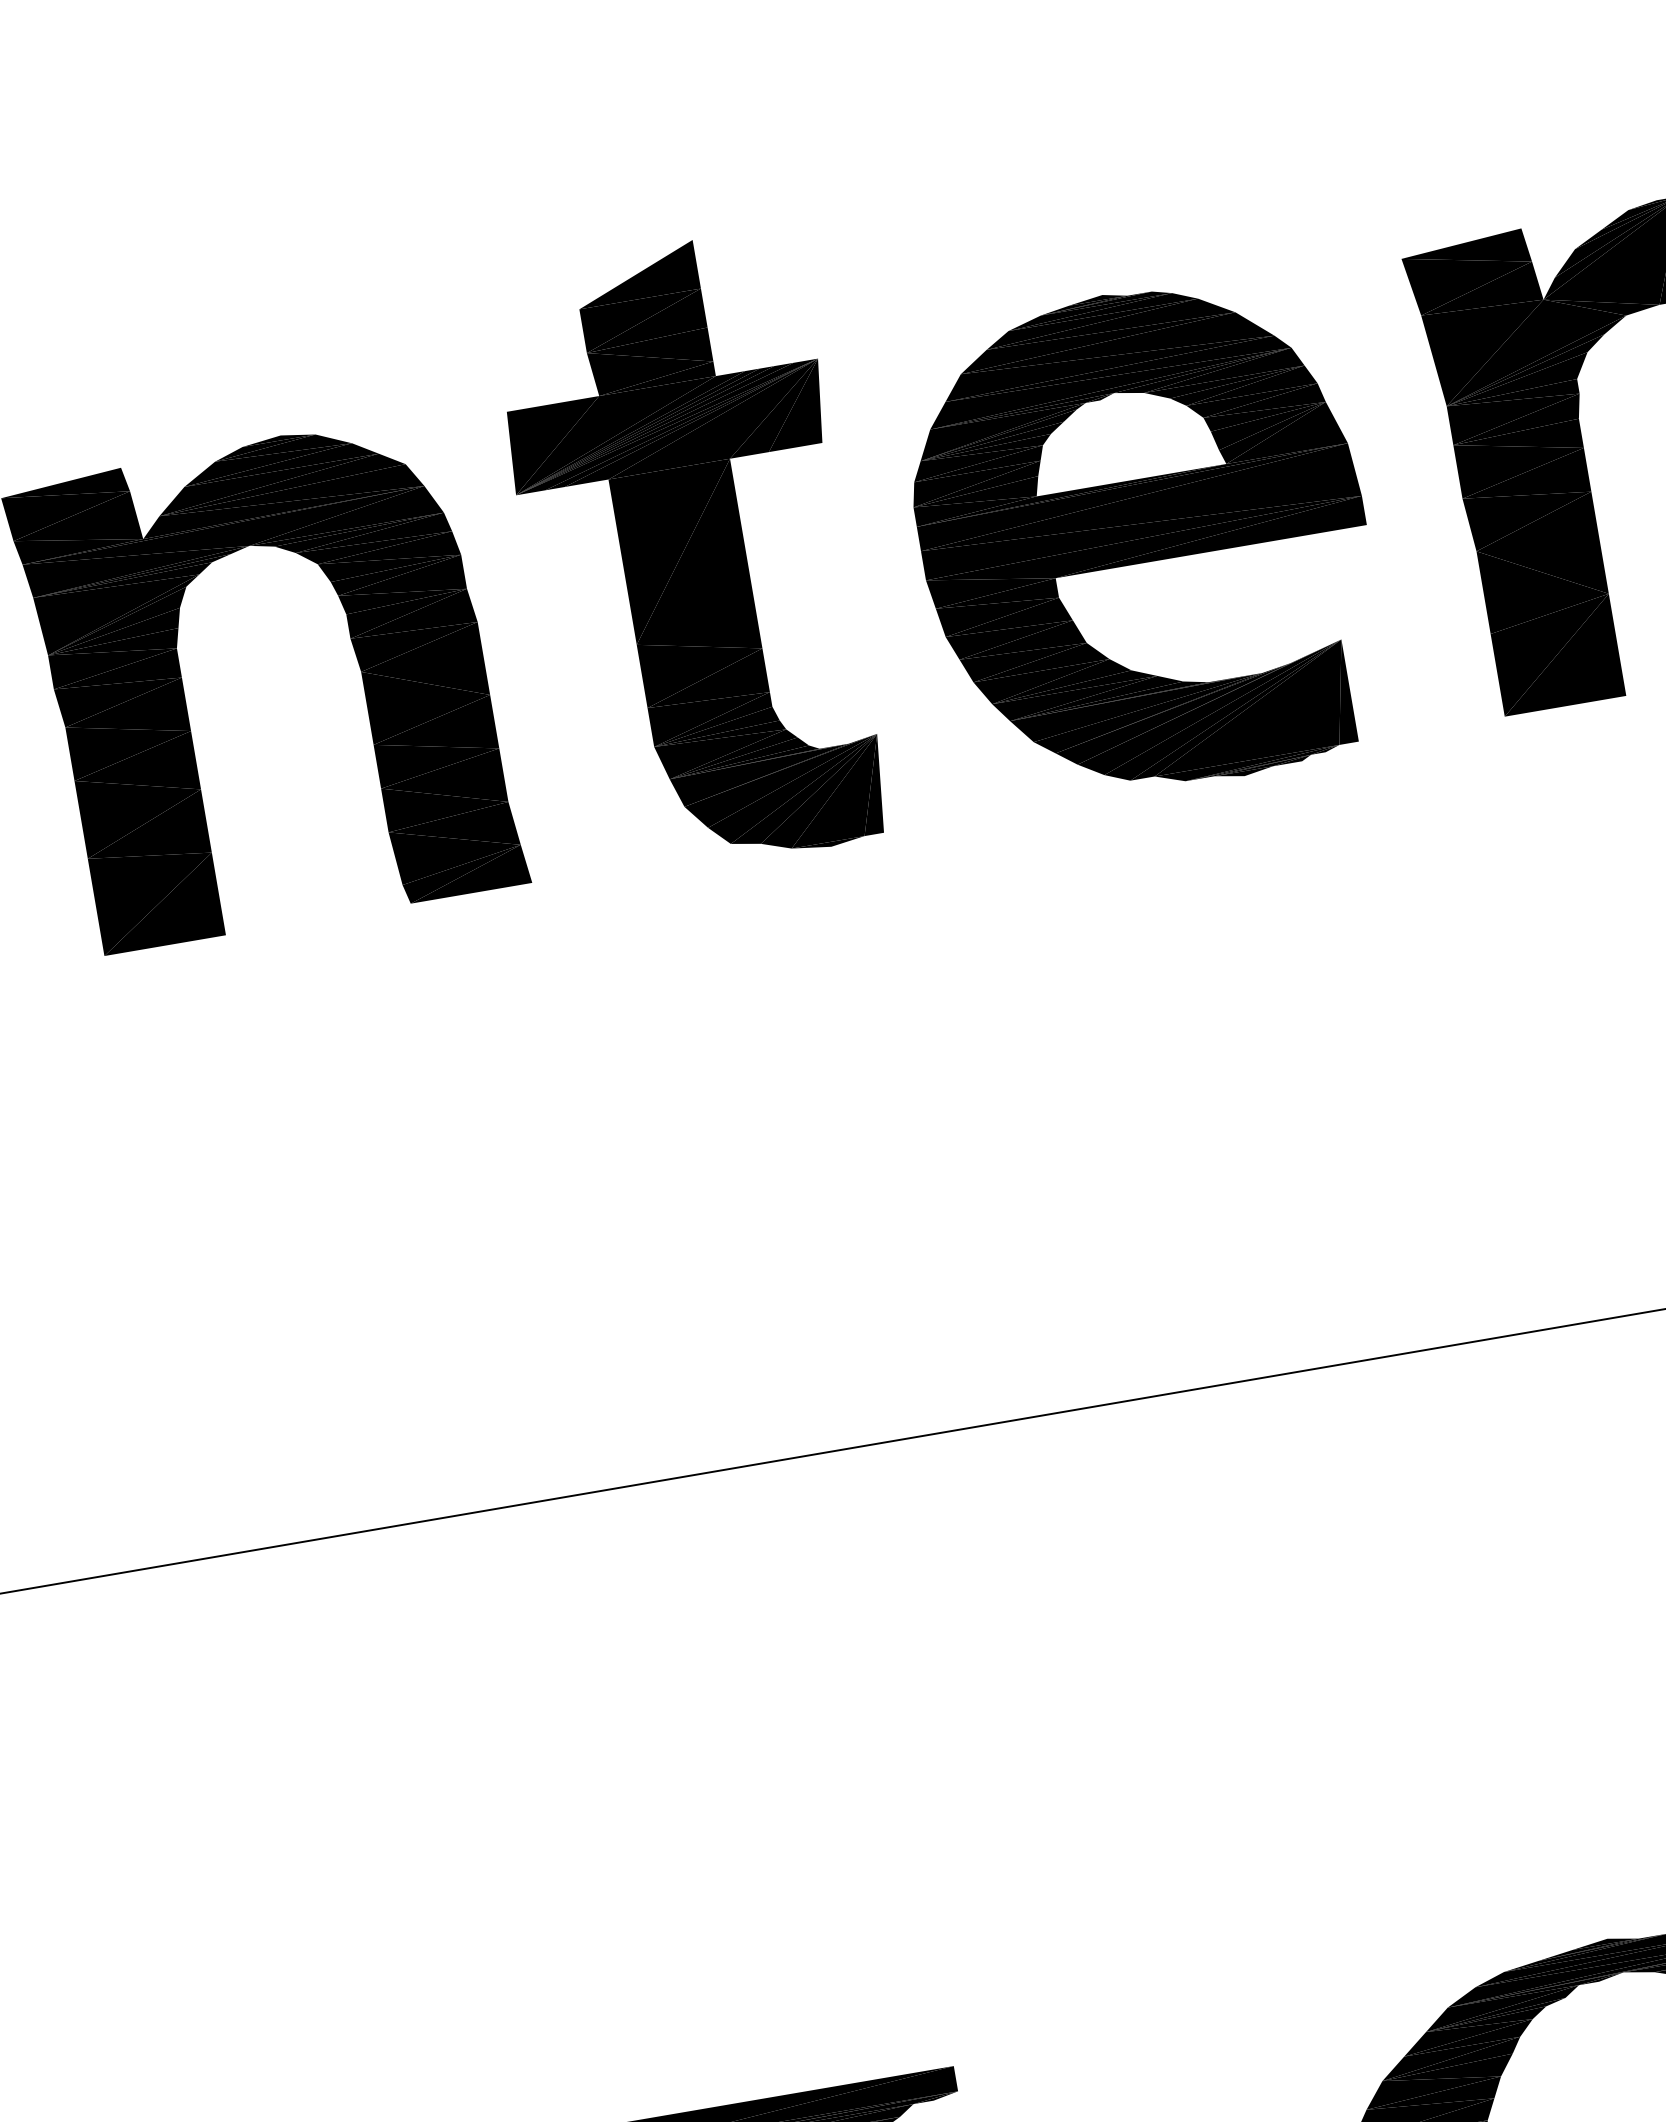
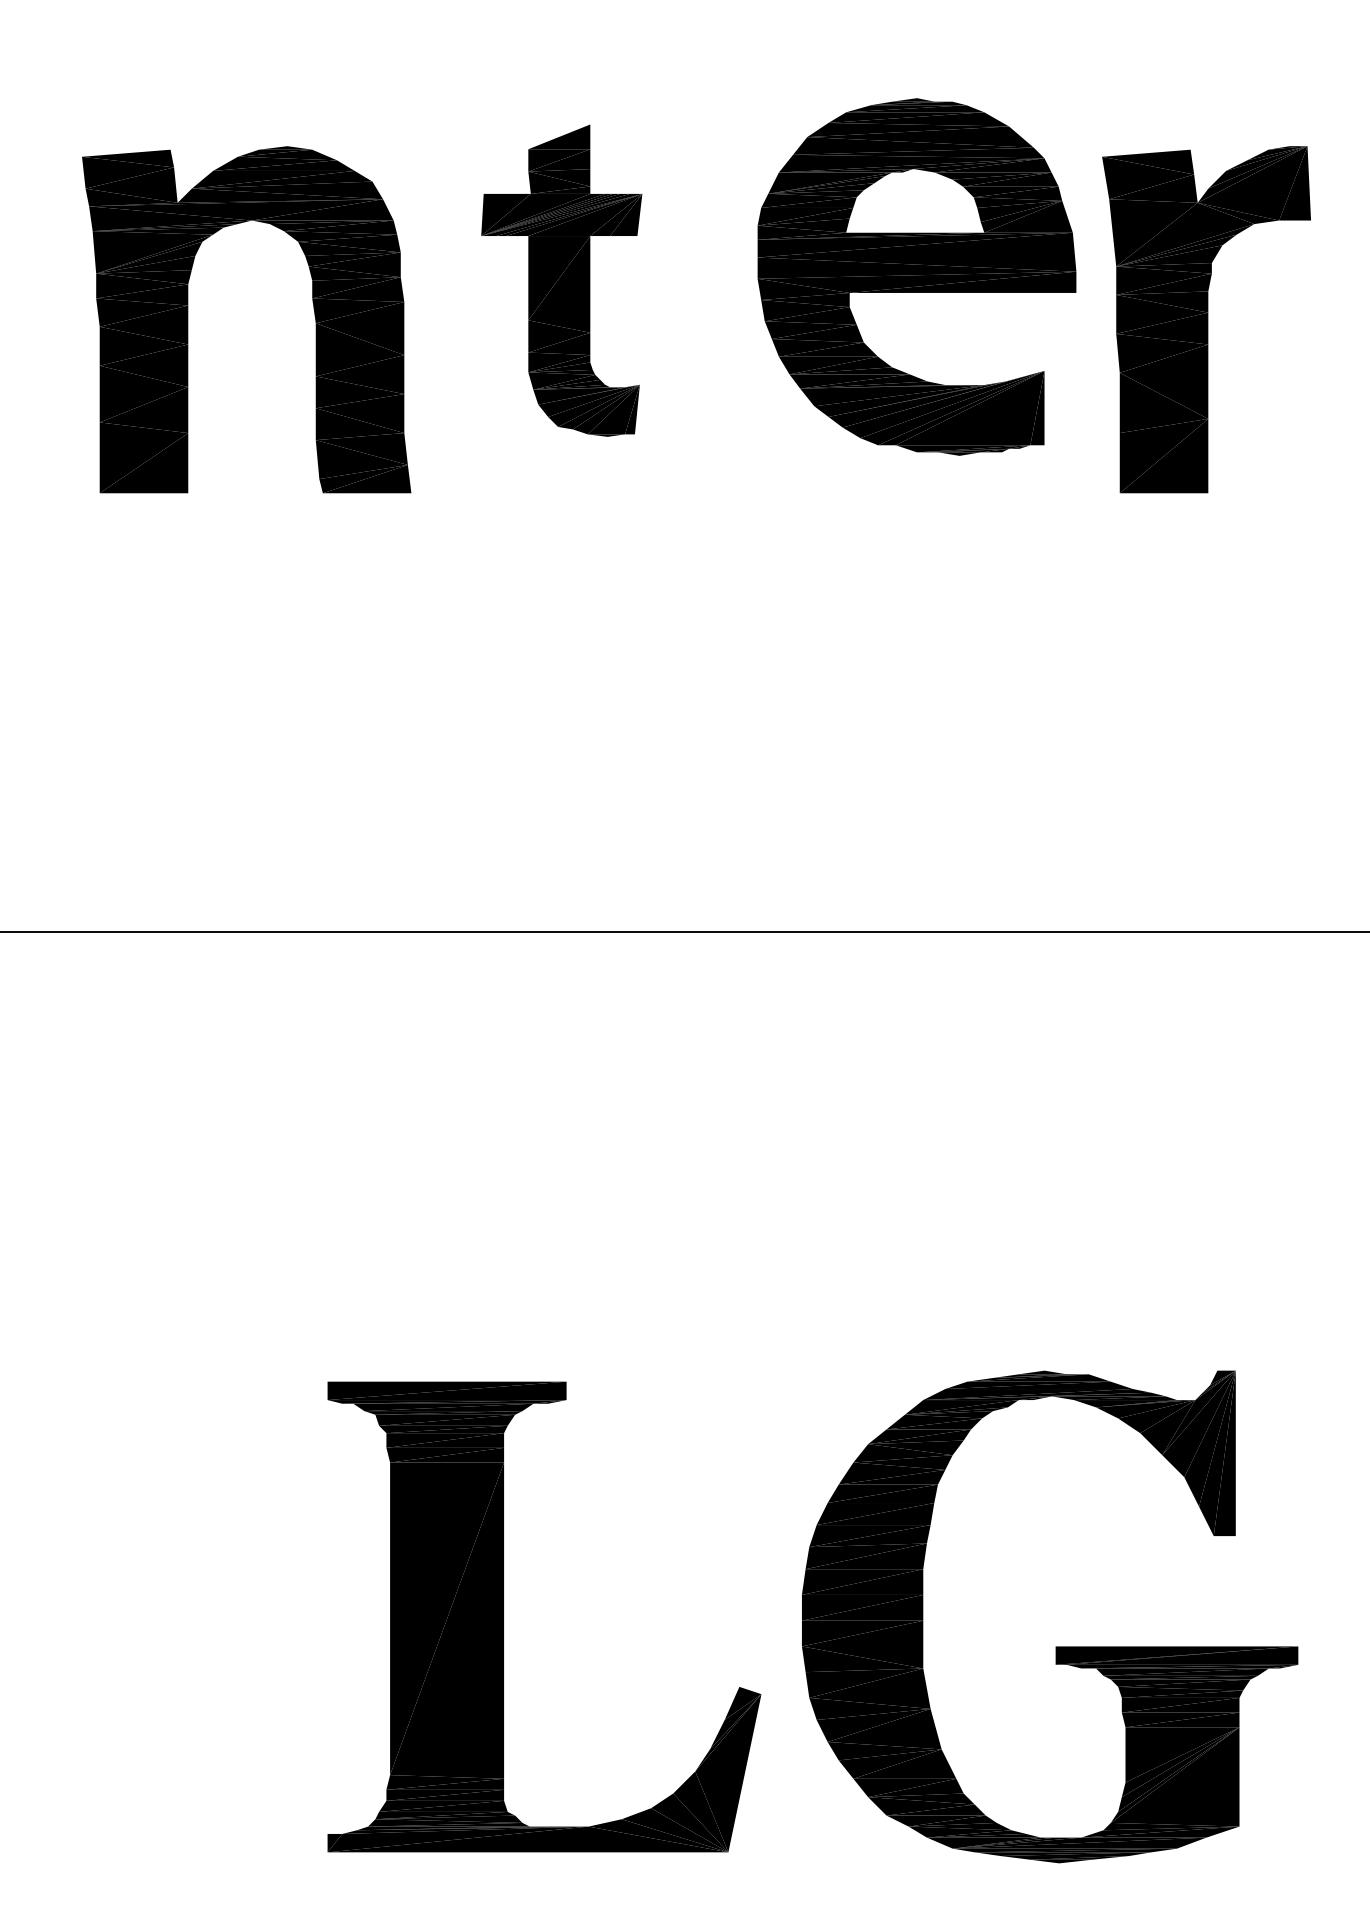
part: (1143, 539) -> (916, 276), moved
part: (688, 555) -> (561, 280), size x0.7

